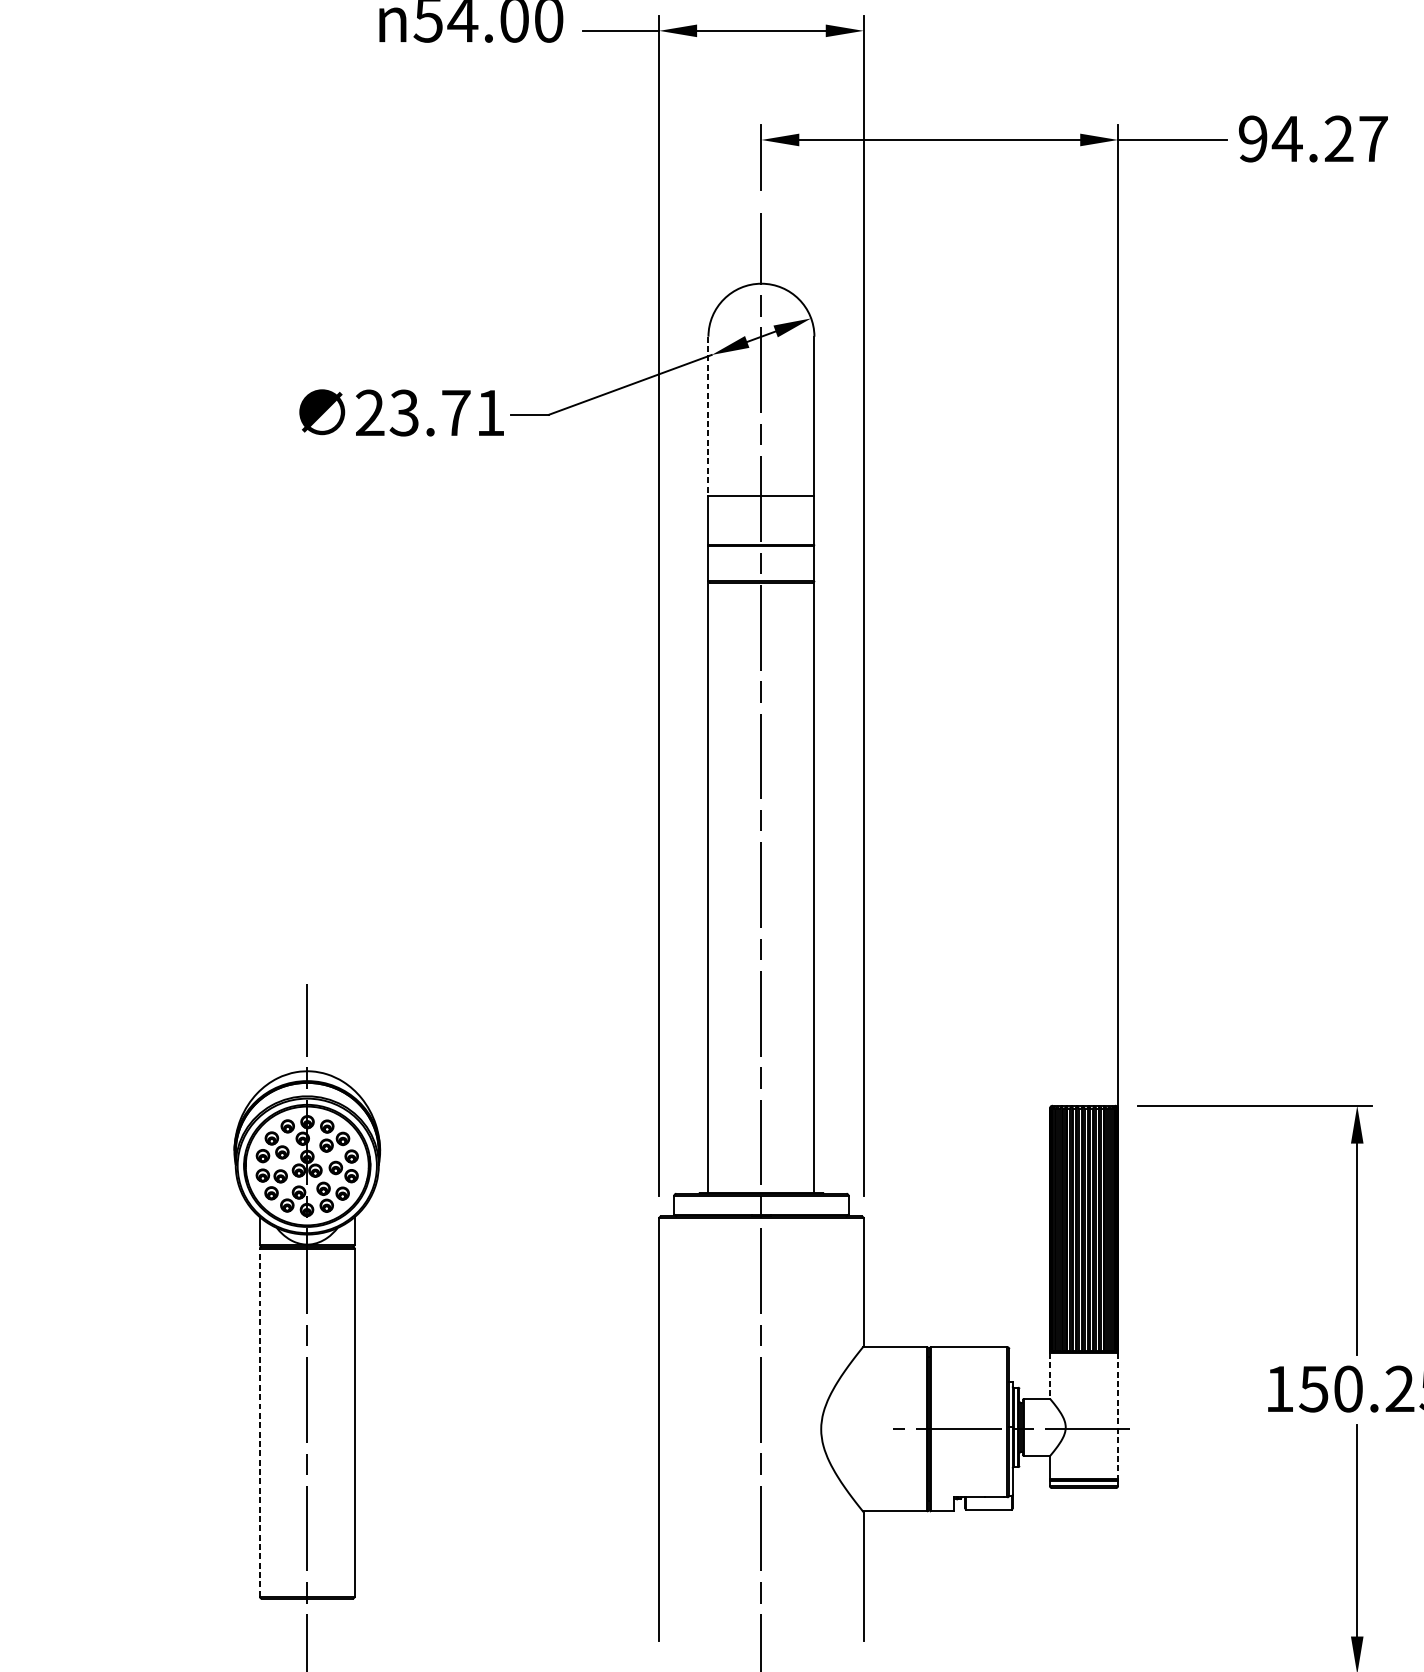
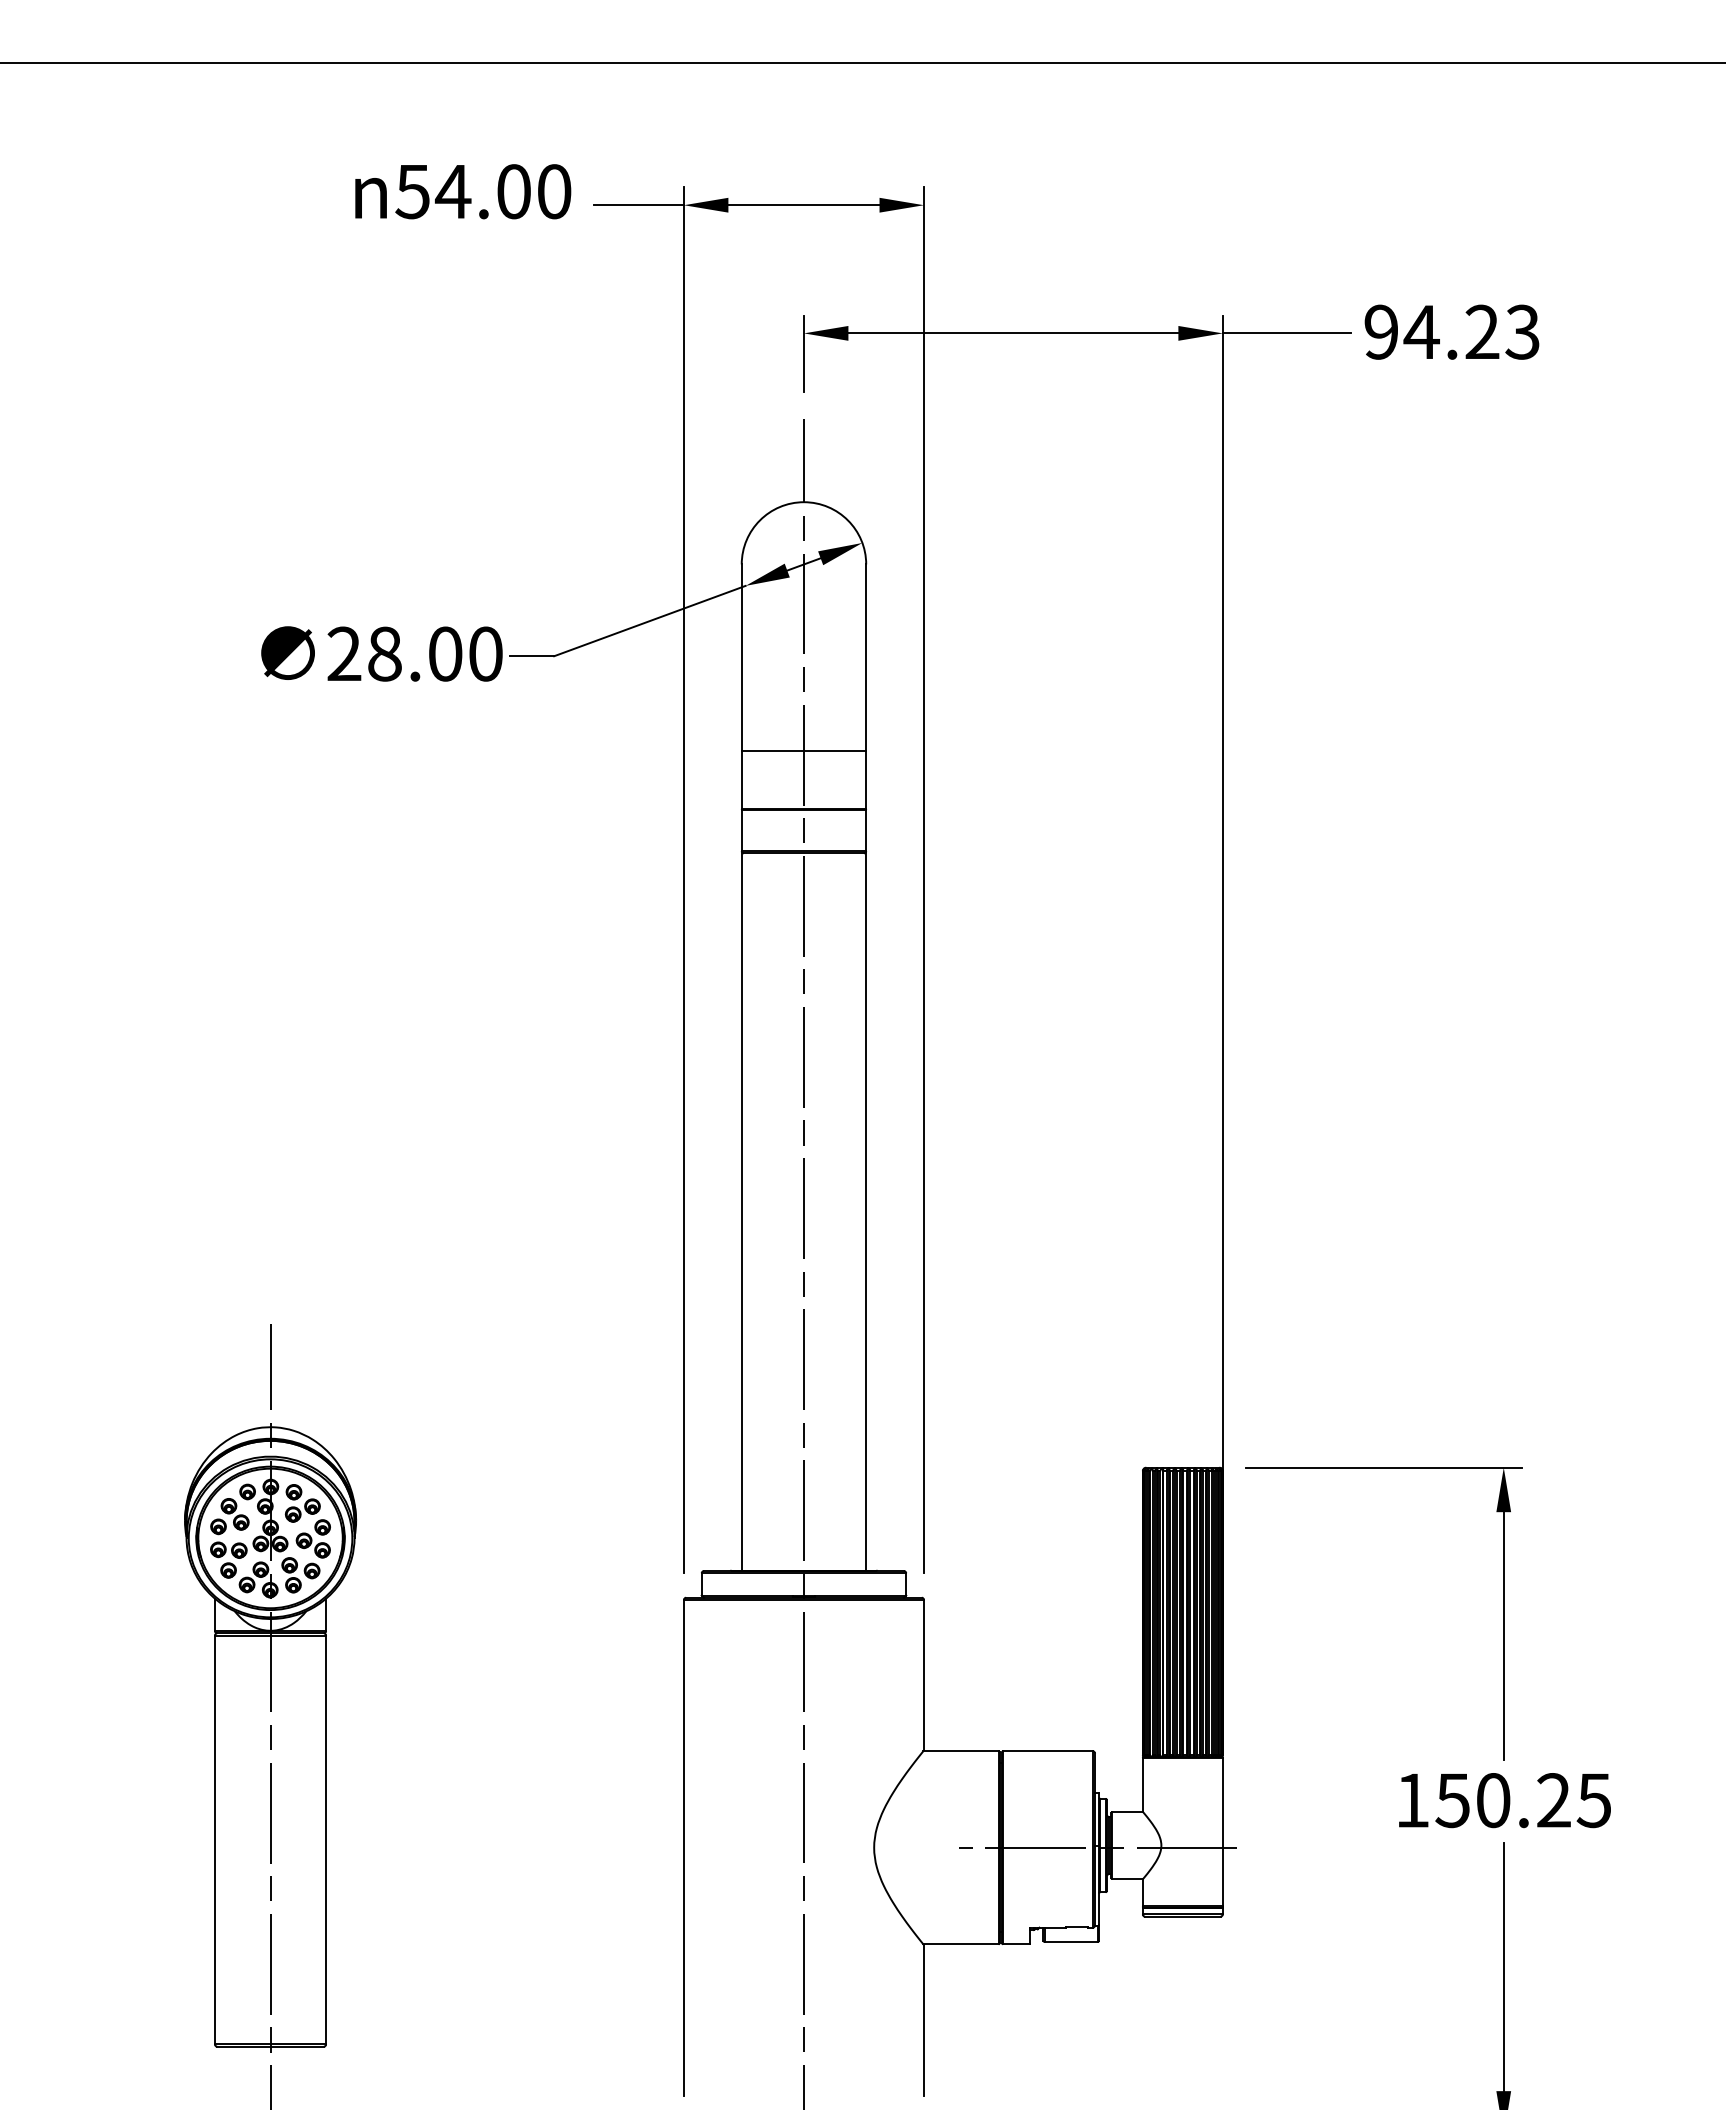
text: (1373, 138) -> (1522, 331), 94.27 -> 94.23
text: (446, 412) -> (434, 653), 23.71 -> 28.00
line: (708, 416) -> (741, 658), dashed -> solid
line: (1049, 1375) -> (1142, 1784), dashed -> solid
line: (1117, 1416) -> (1222, 1832), dashed -> solid
line: (259, 1422) -> (214, 1839), dashed -> solid

